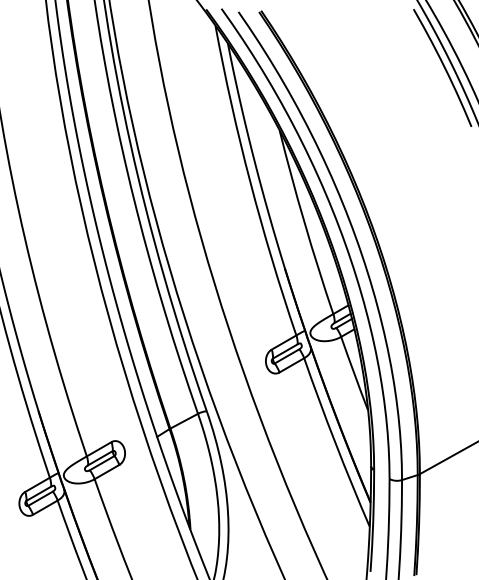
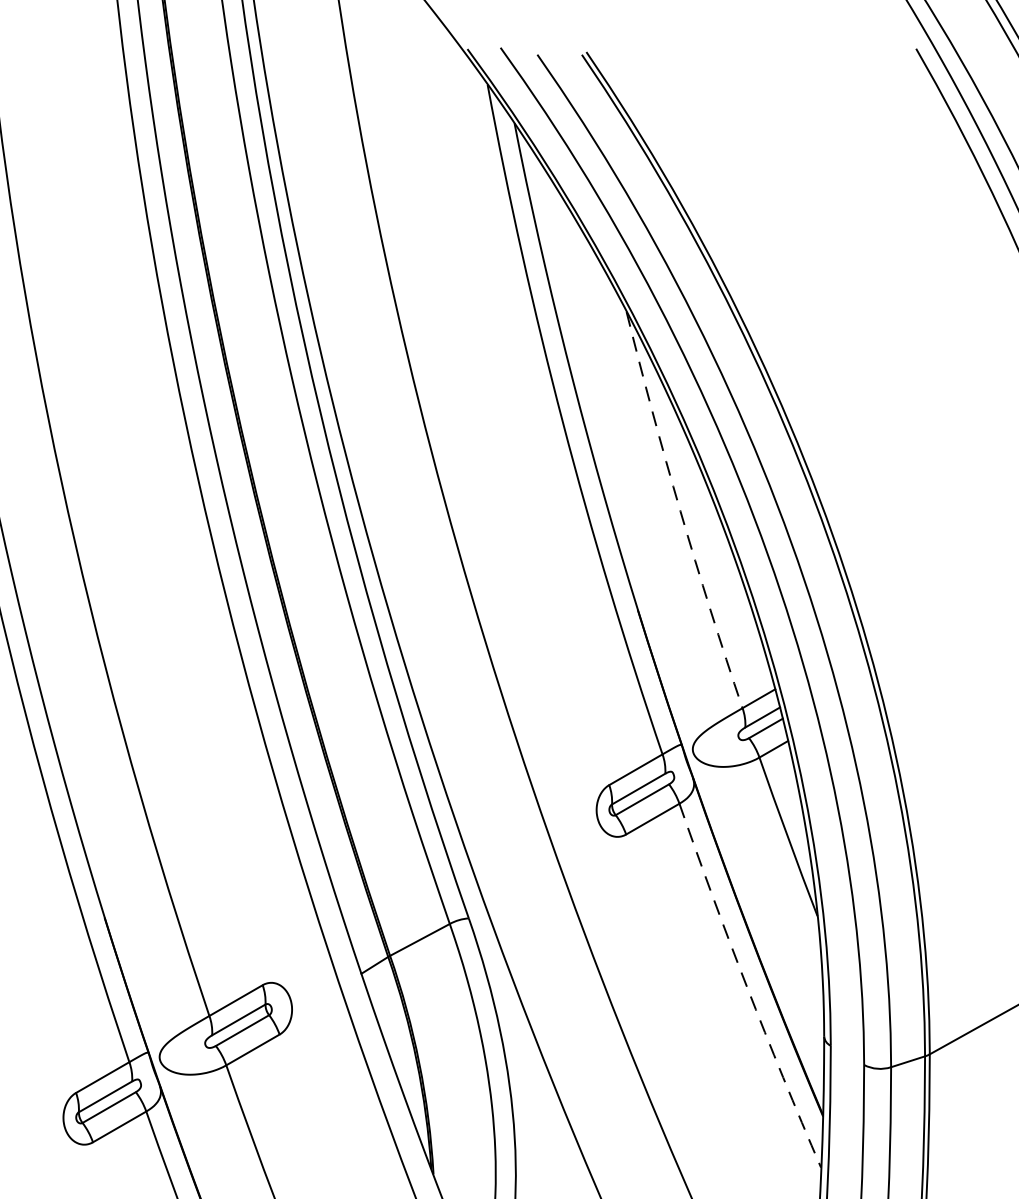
arc: (304, 223) -> (680, 512), solid -> dashed
arc: (335, 442) -> (747, 985), solid -> dashed

